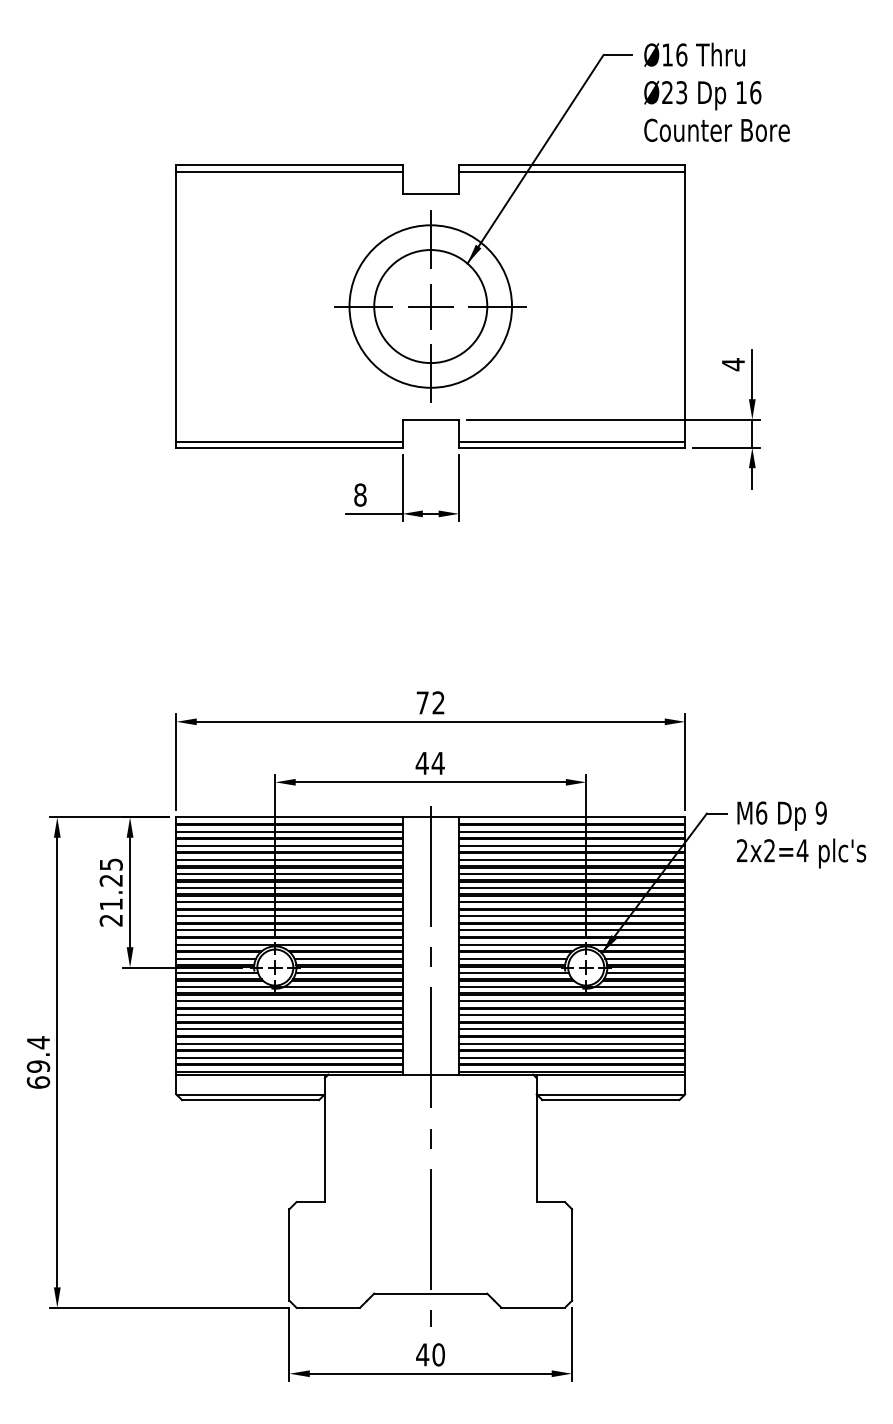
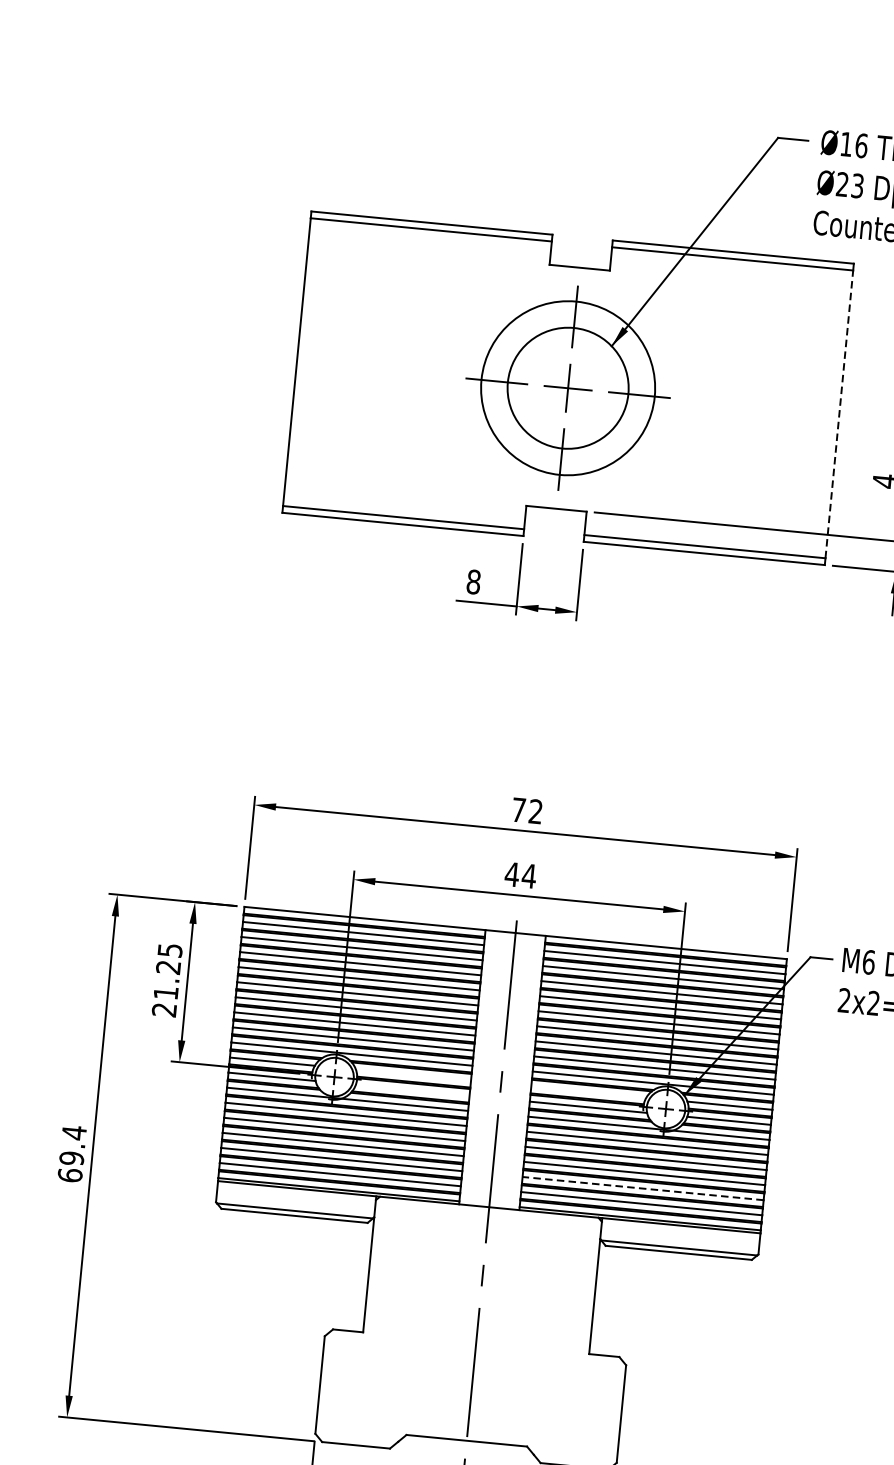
line: (685, 306) -> (839, 414), solid -> dashed
line: (348, 958) -> (413, 1074), removed
line: (512, 958) -> (588, 1091), removed
line: (348, 972) -> (412, 1089), removed
line: (571, 1043) -> (642, 1188), solid -> dashed

